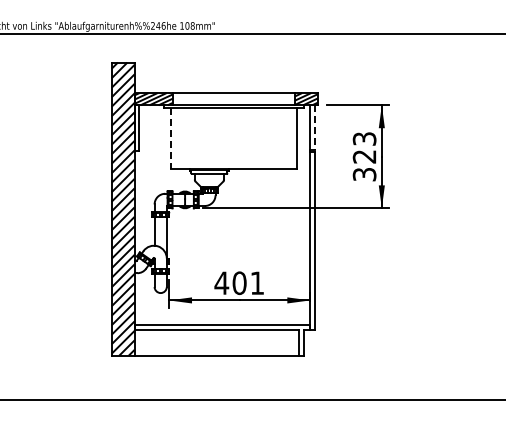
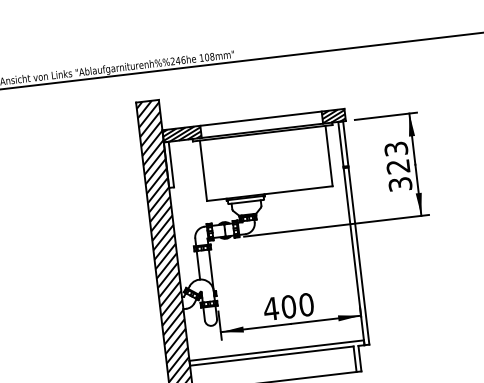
line: (315, 127) -> (346, 143), dashed -> solid
line: (170, 138) -> (203, 171), dashed -> solid
text: (257, 283) -> (306, 305), 401 -> 400

